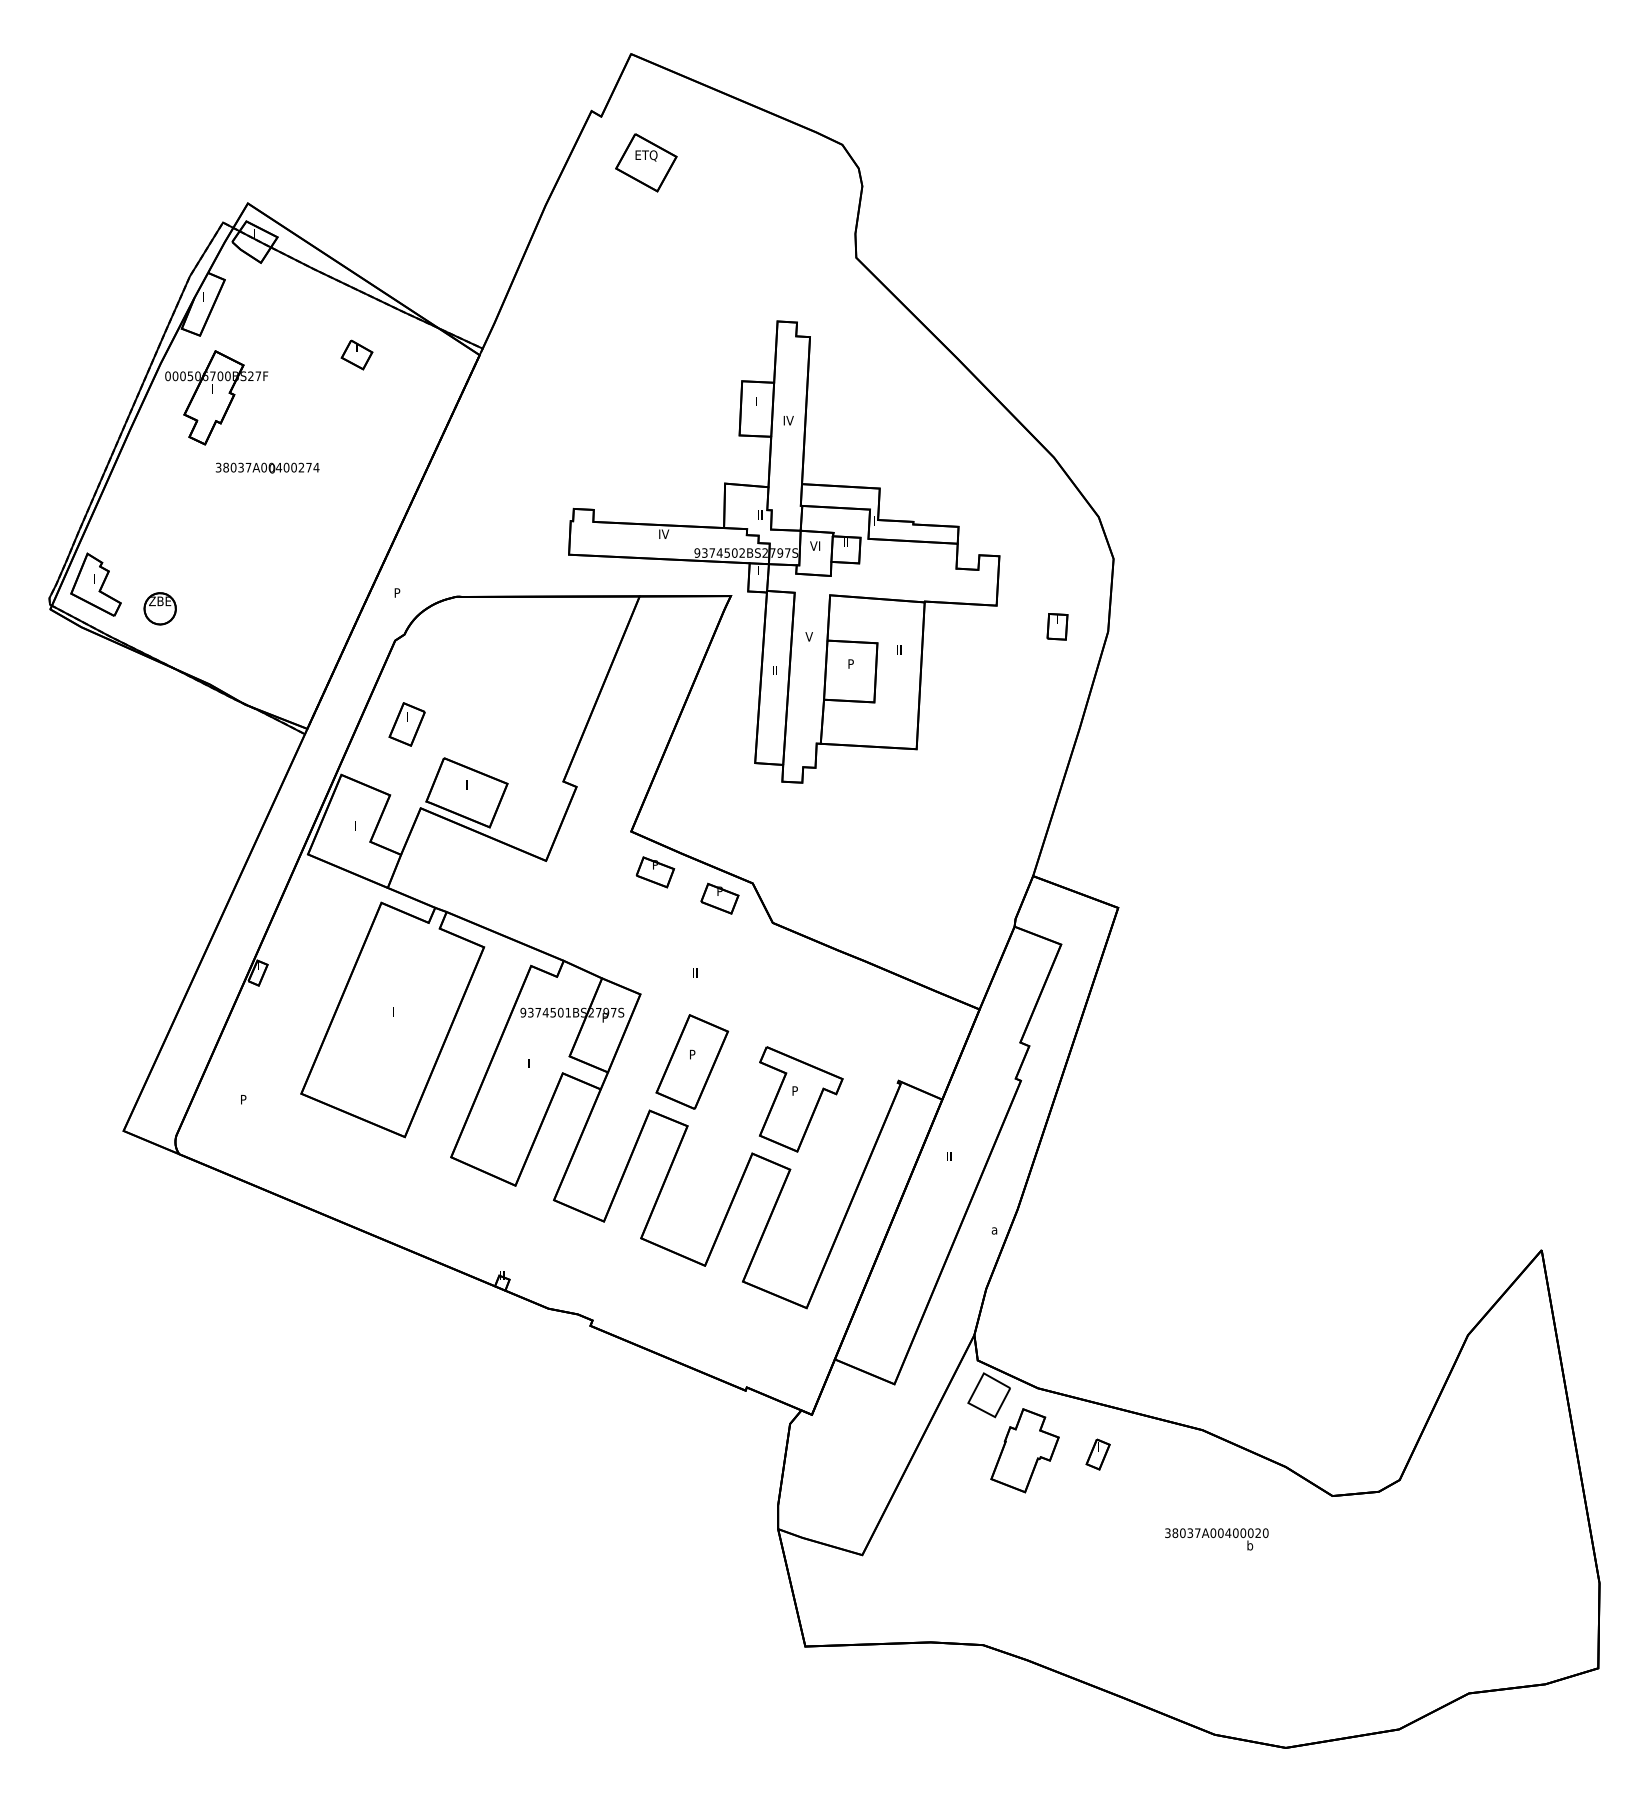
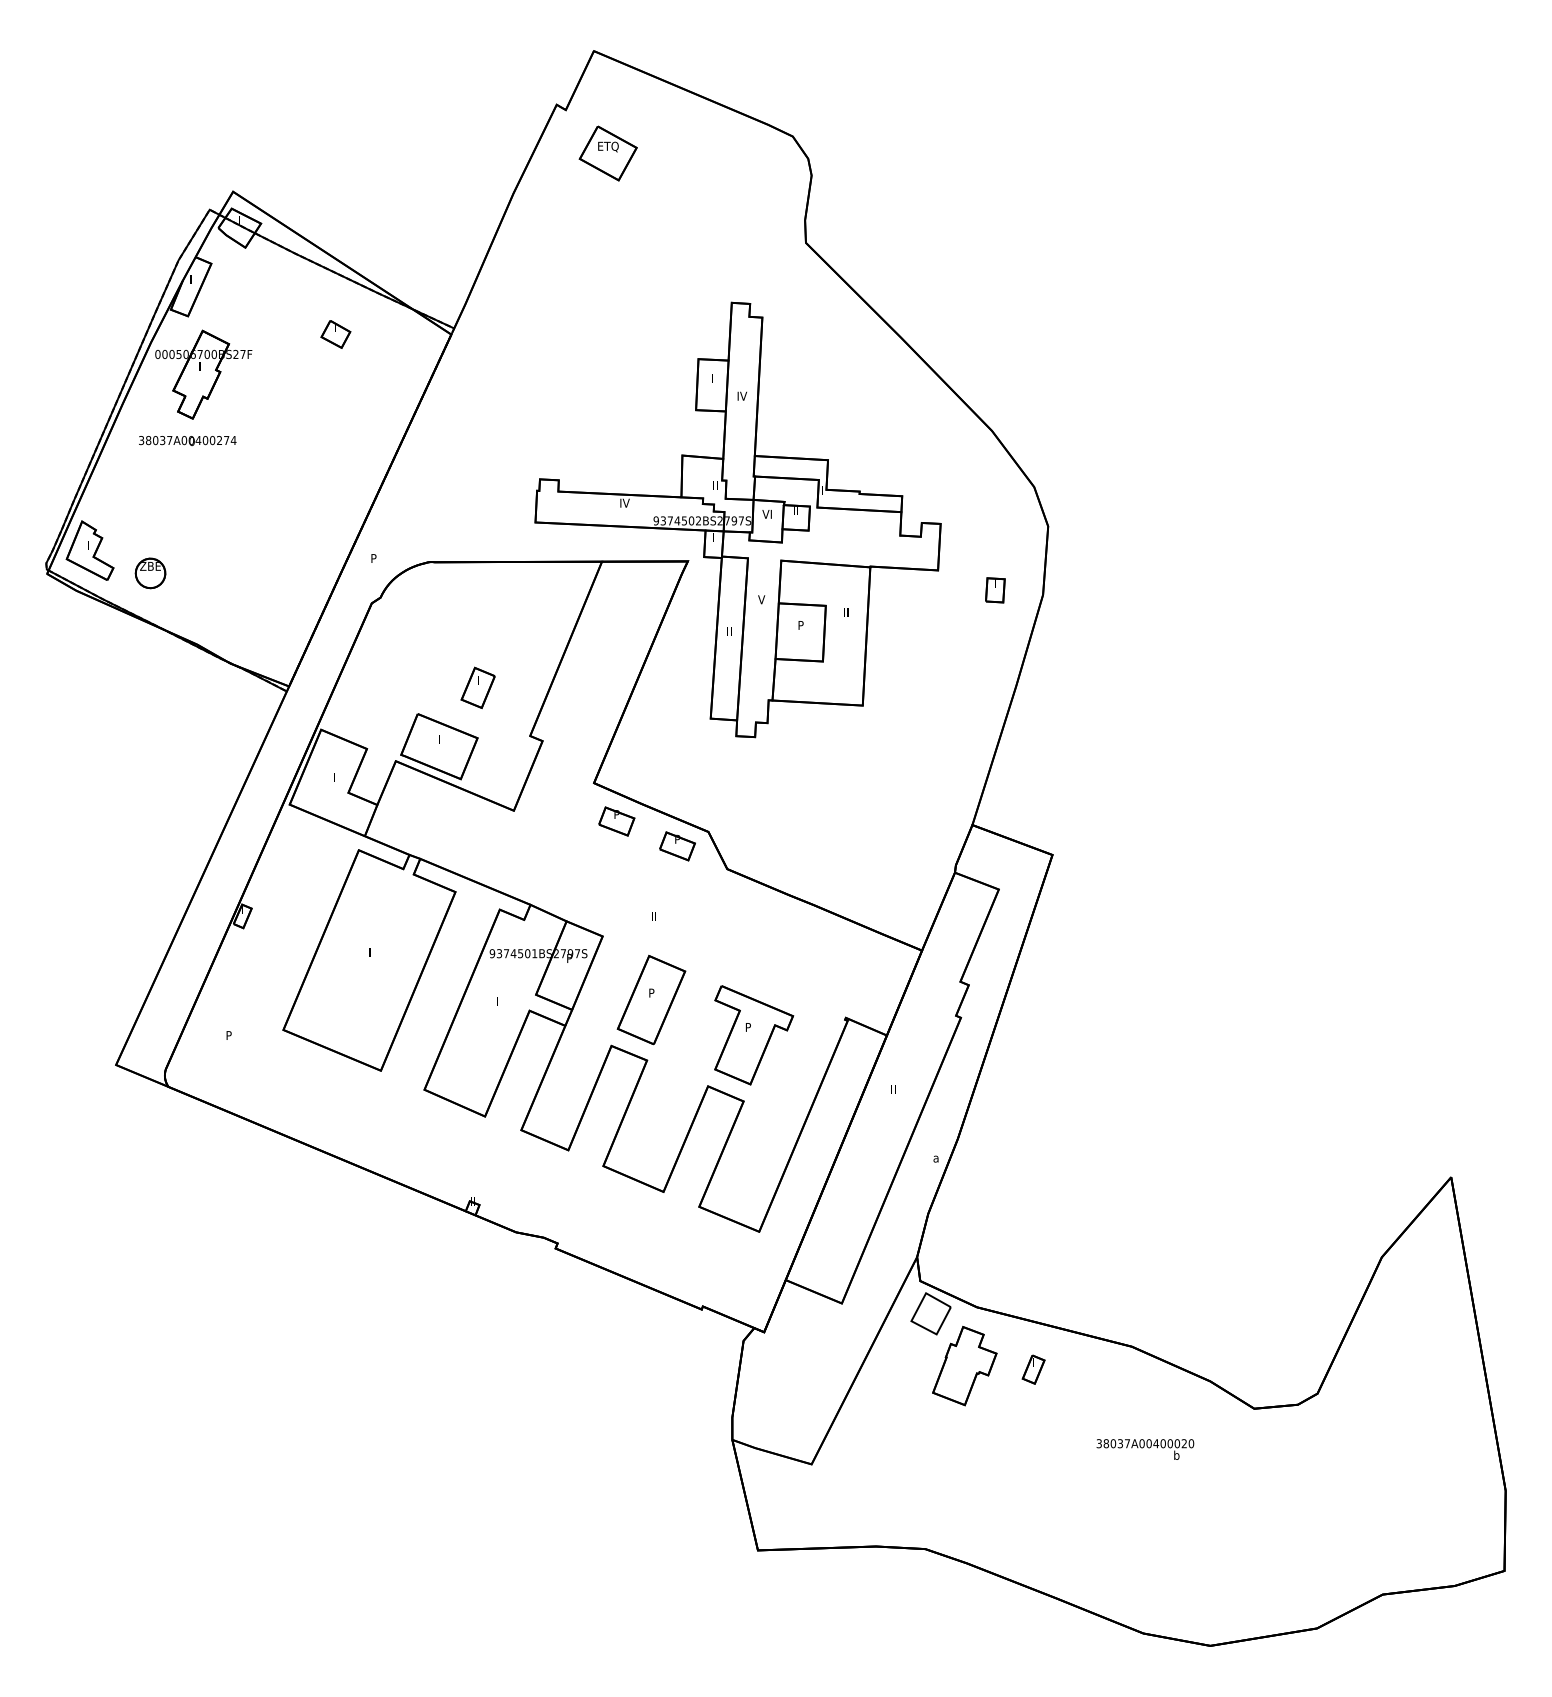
text: (267, 467) -> (187, 440), moved
part: (406, 724) -> (477, 687), moved

